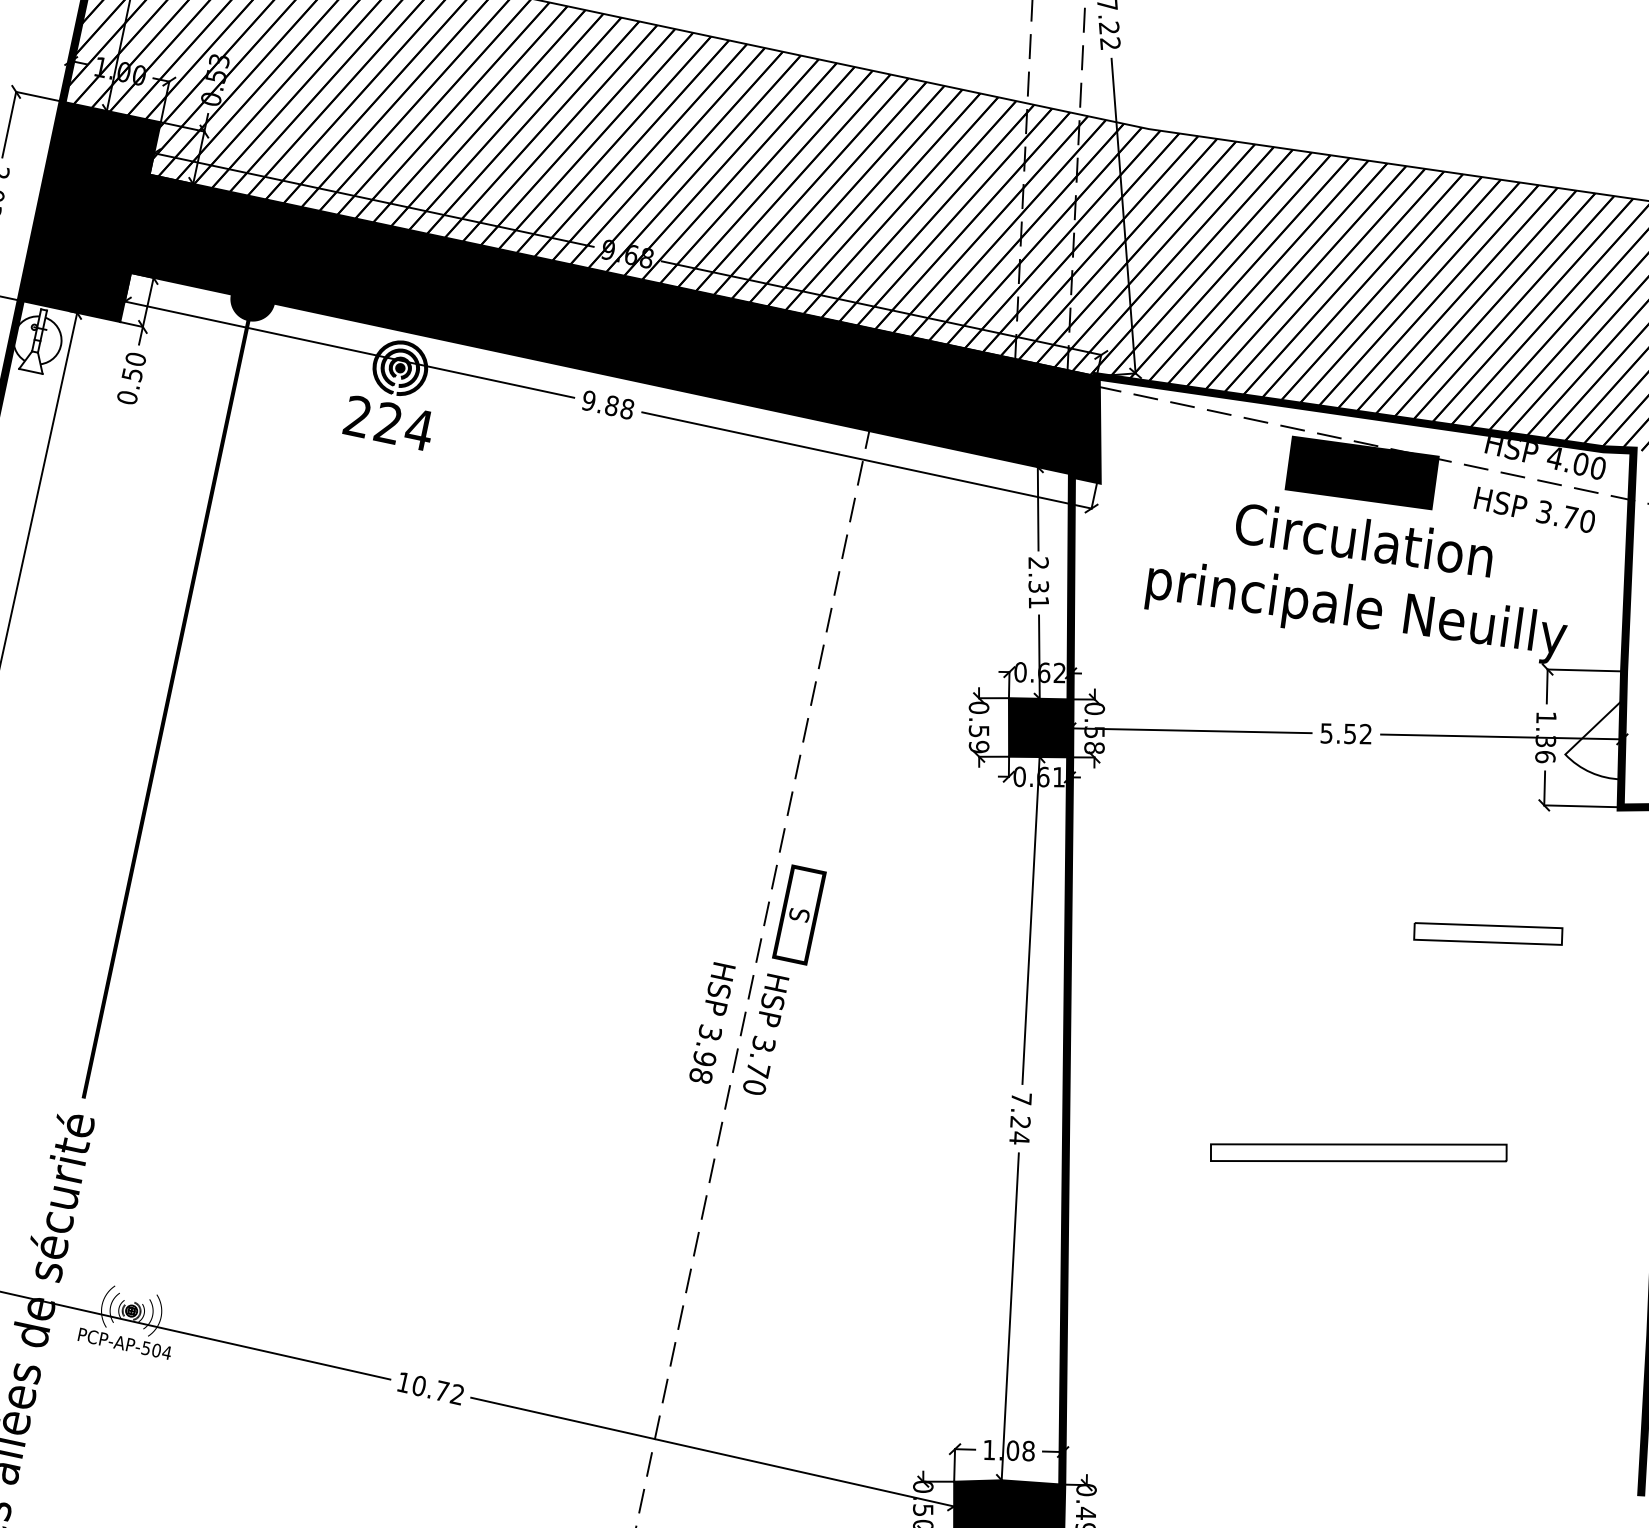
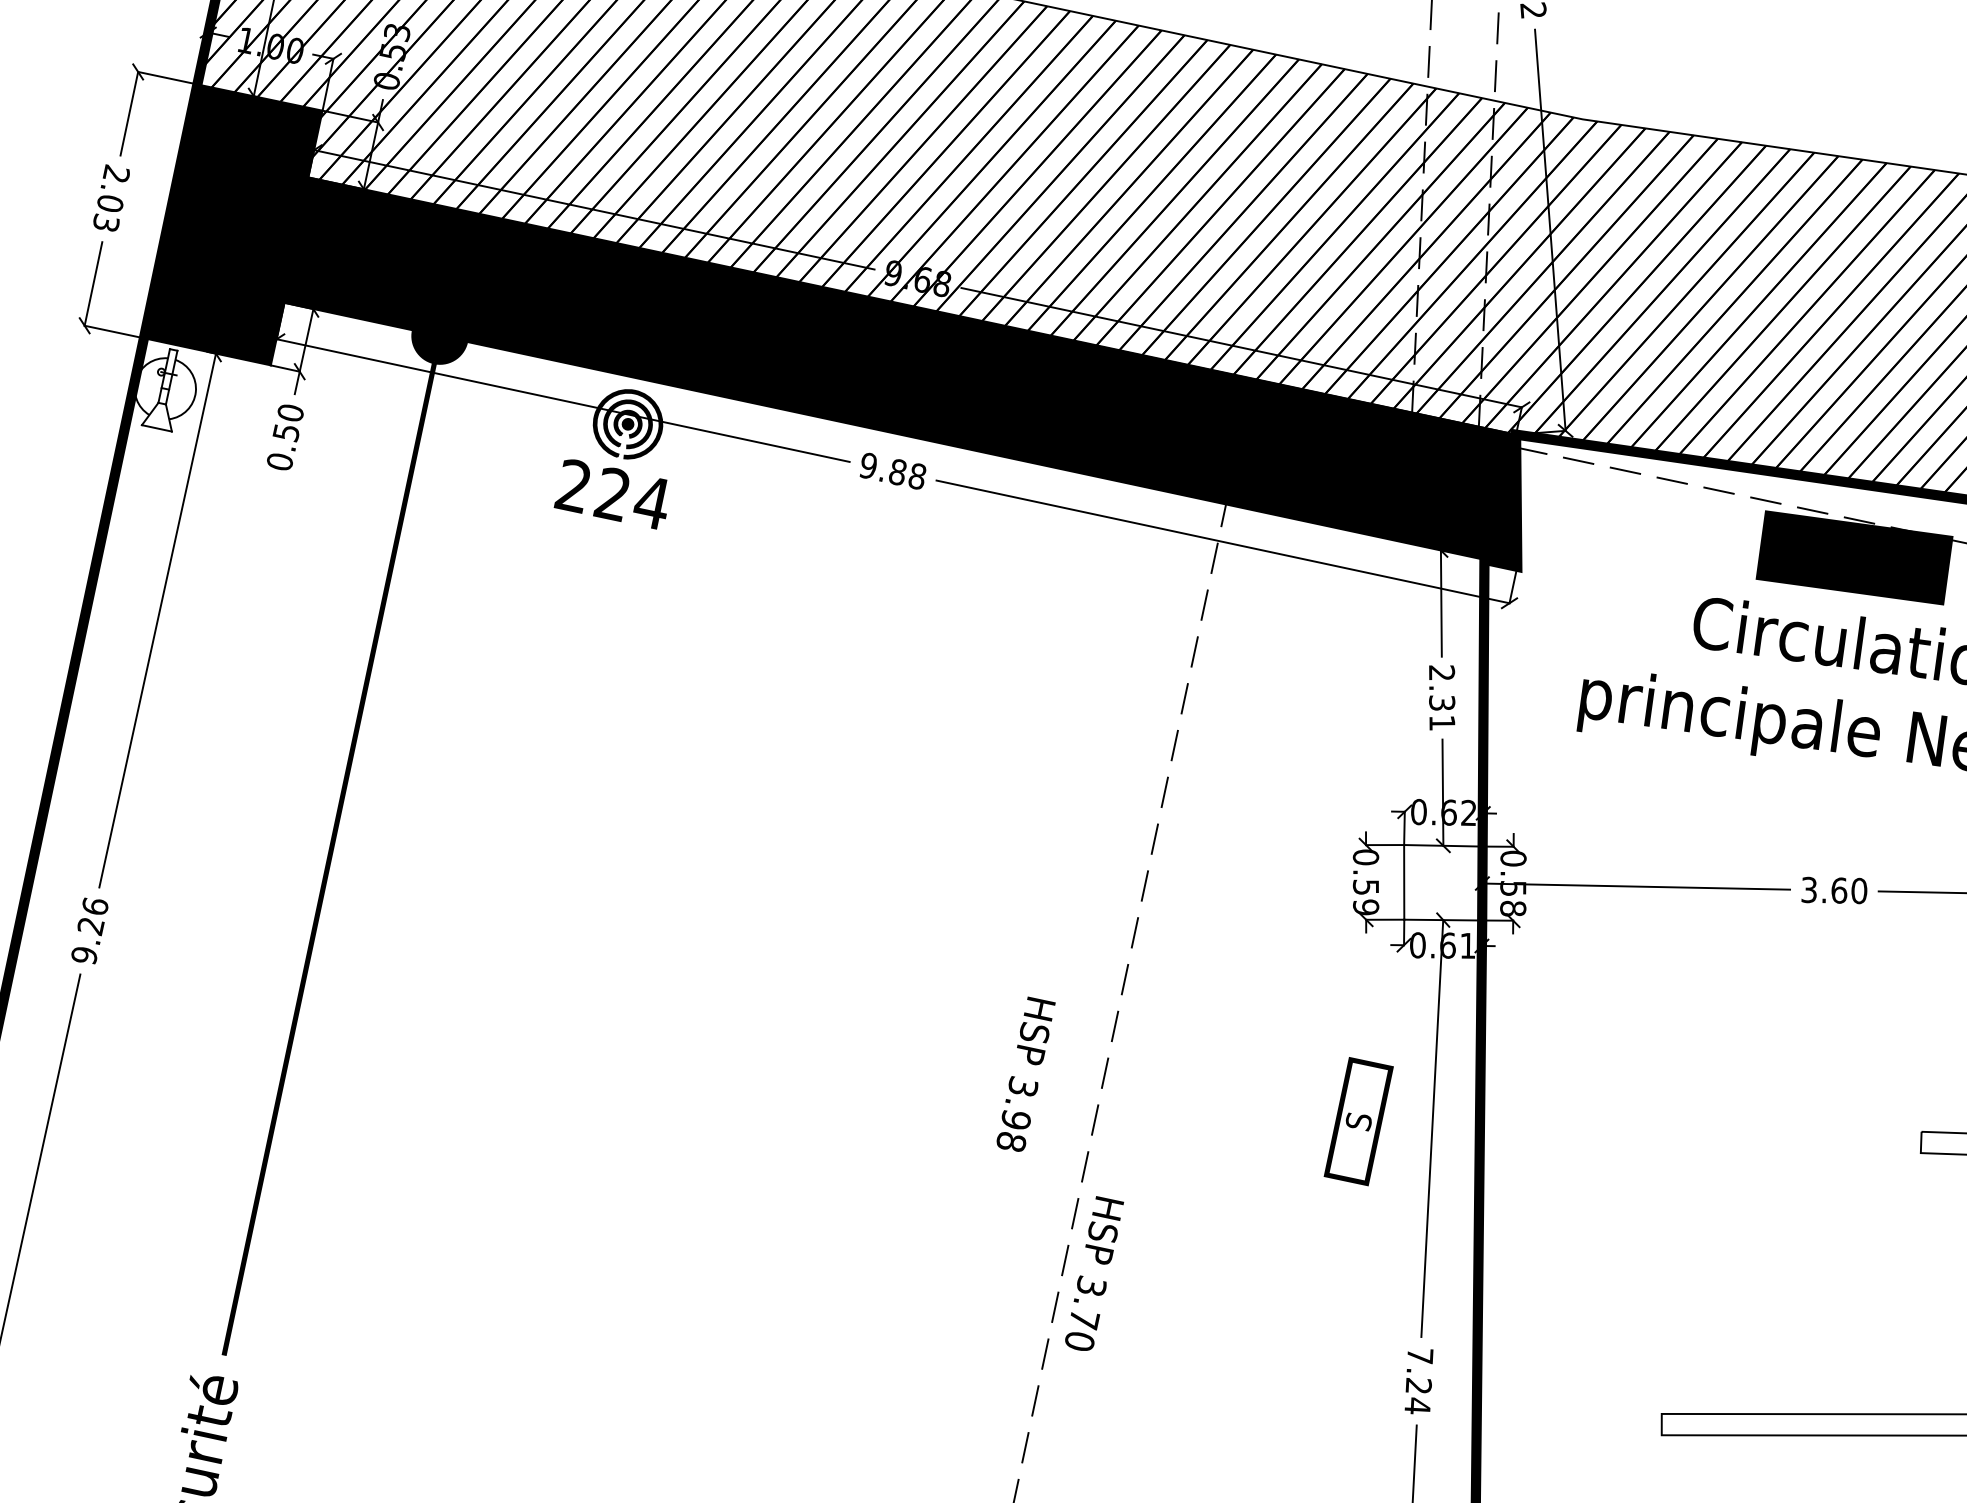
fill: (1039, 727) -> (1443, 882), removed
text: (1346, 733) -> (1834, 890), 5.52 -> 3.60
text: (799, 914) -> (1358, 1120), moved
text: (712, 1022) -> (1026, 1073), moved

